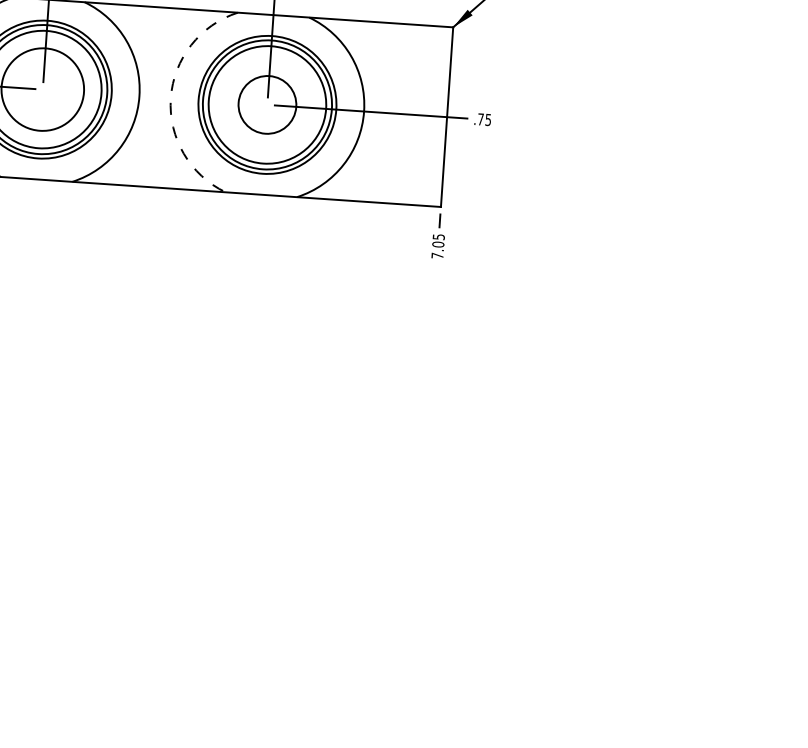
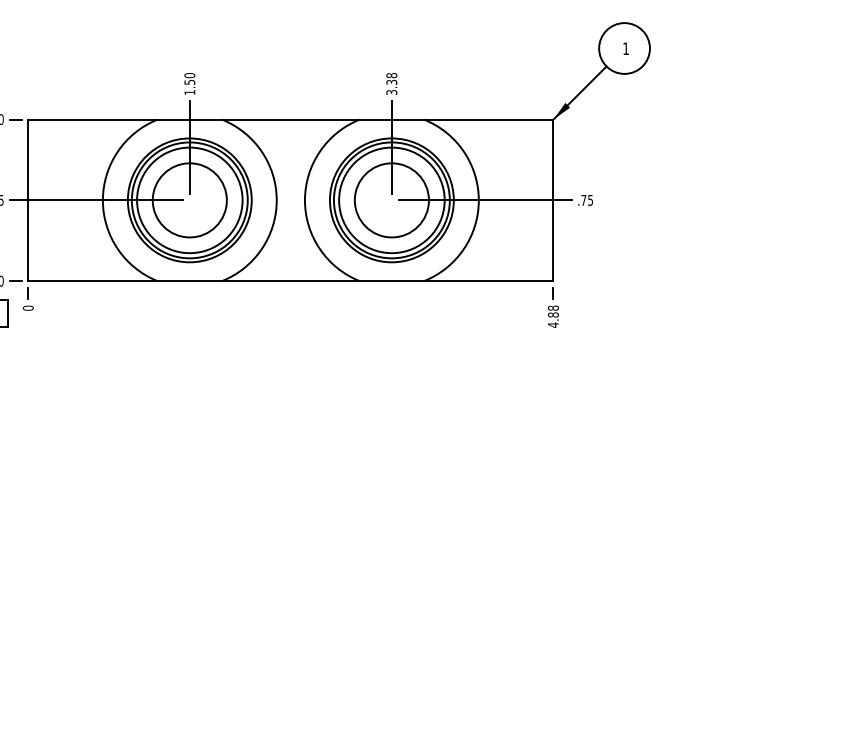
arc: (170, 98) -> (304, 200), dashed -> solid
circle: (267, 105) -> (391, 200), size x1.43
text: (437, 246) -> (552, 316), 7.05 -> 4.88

